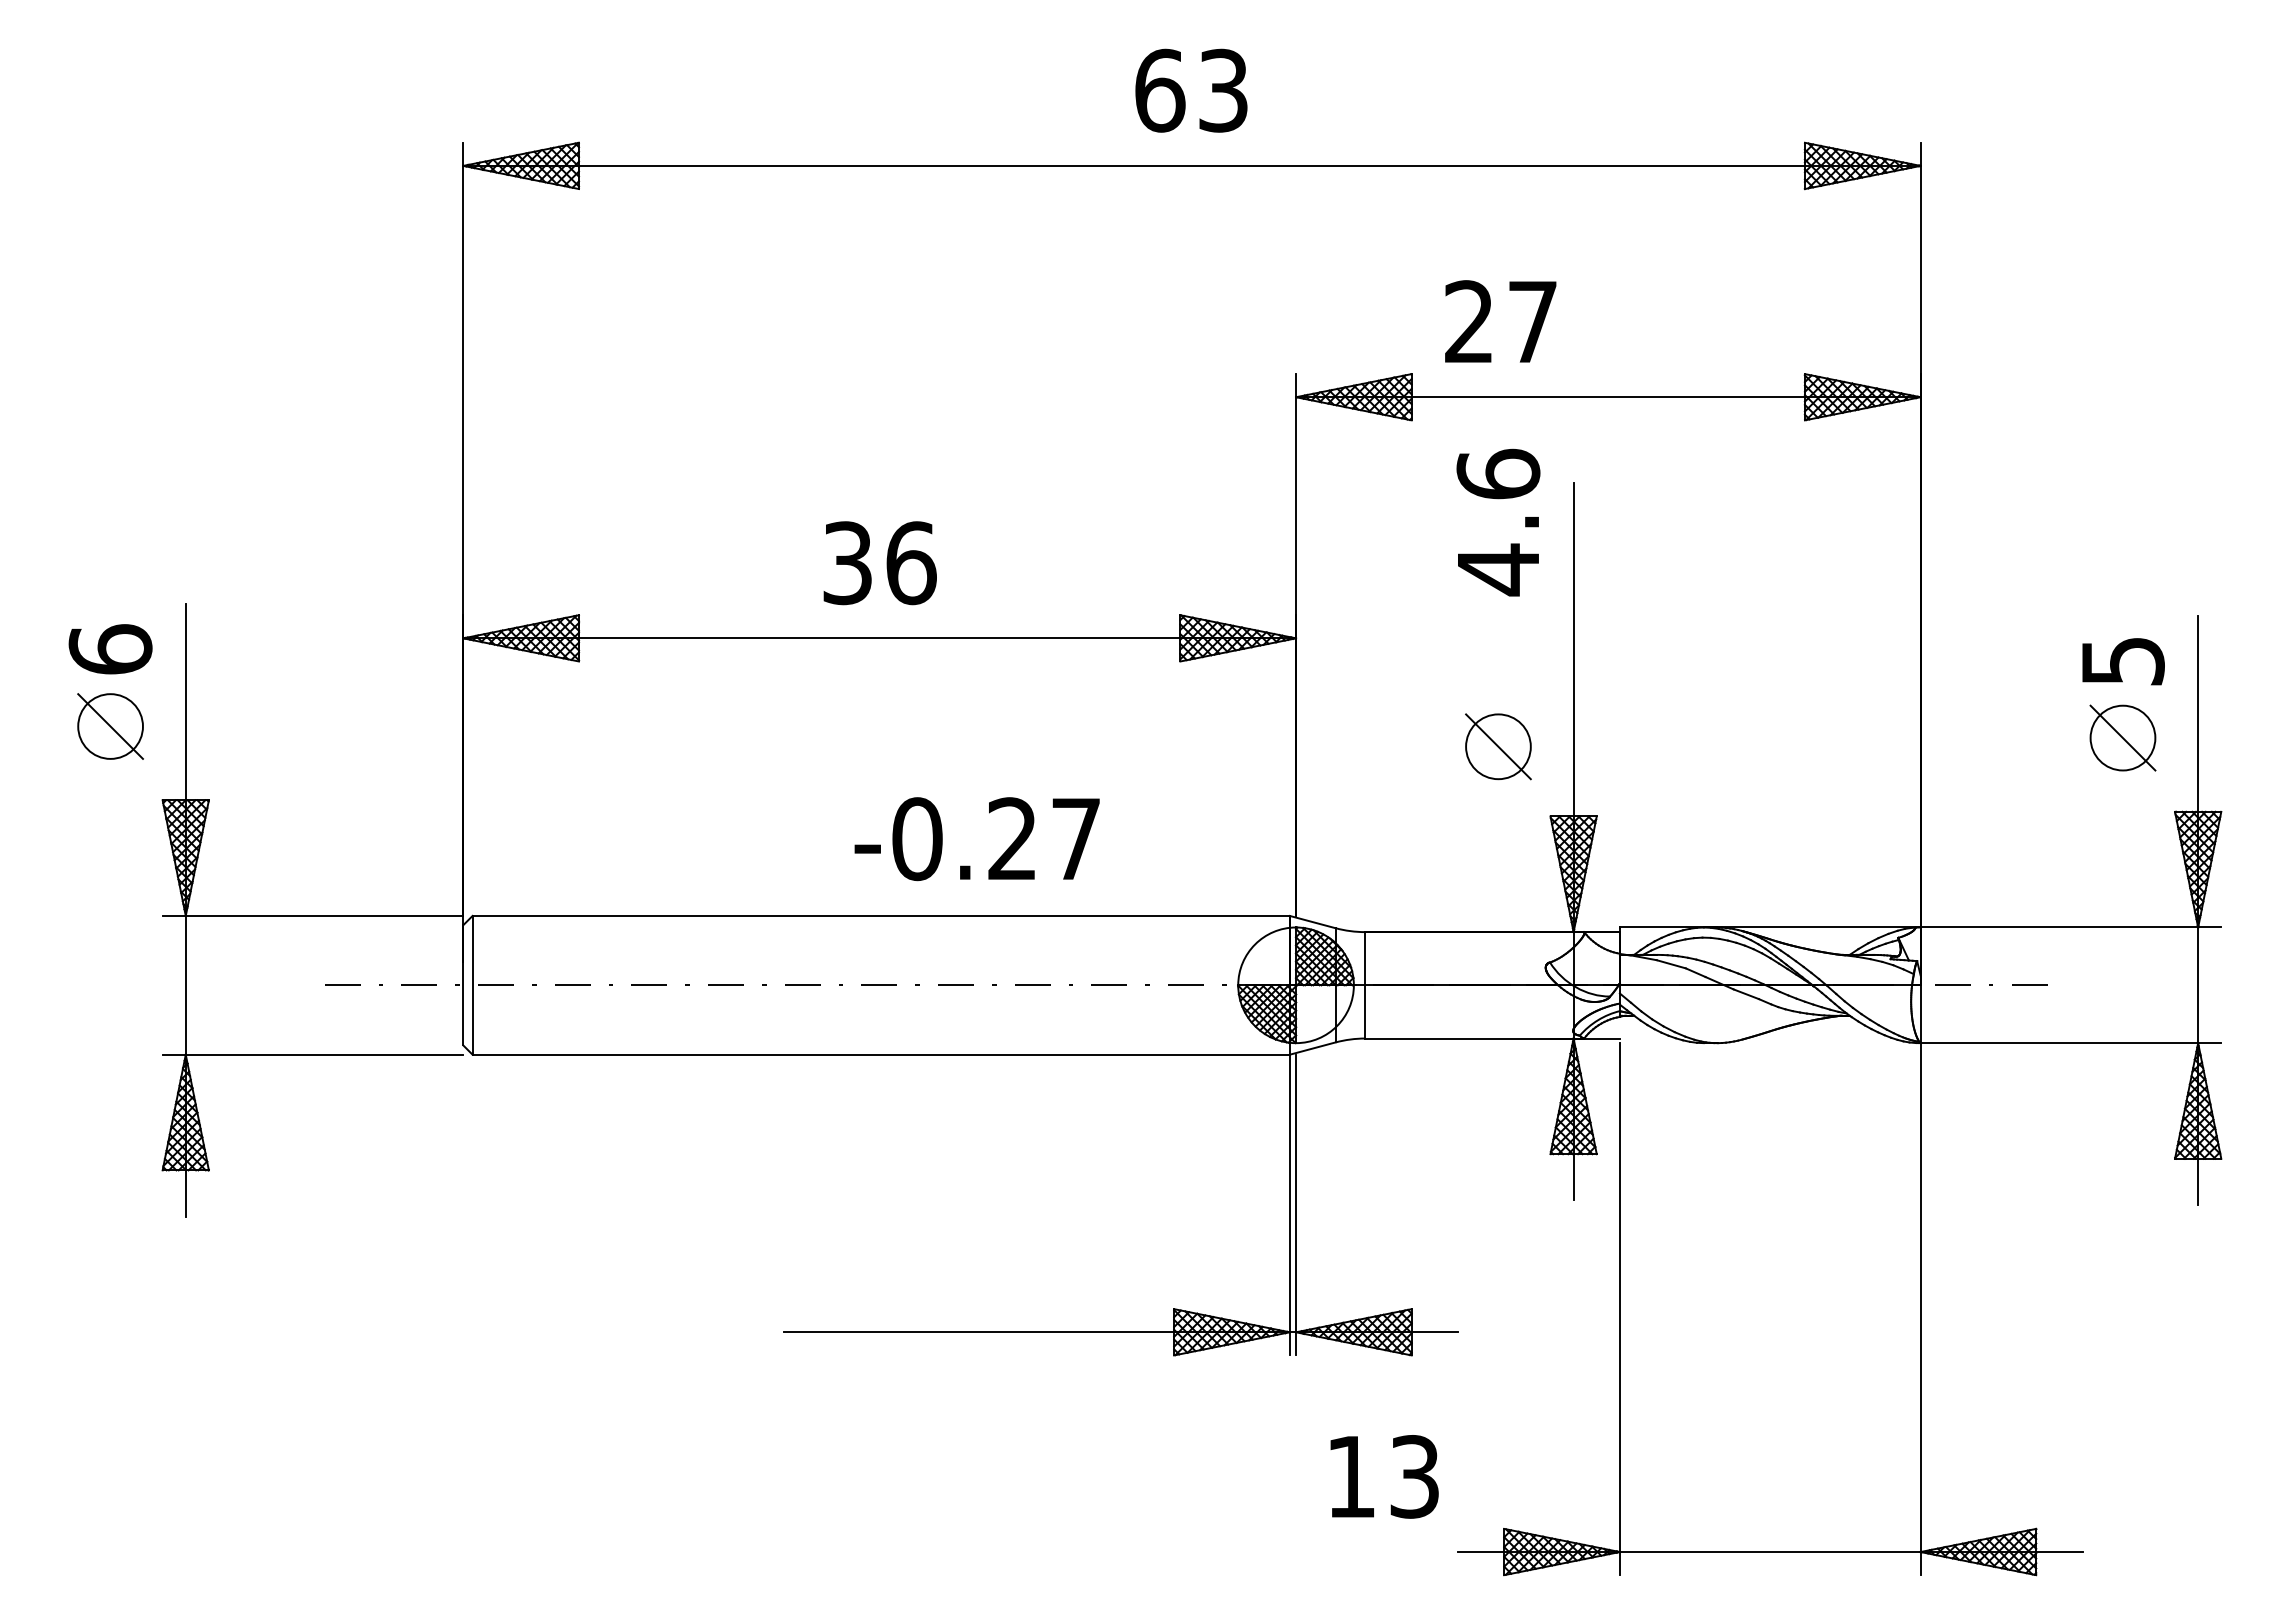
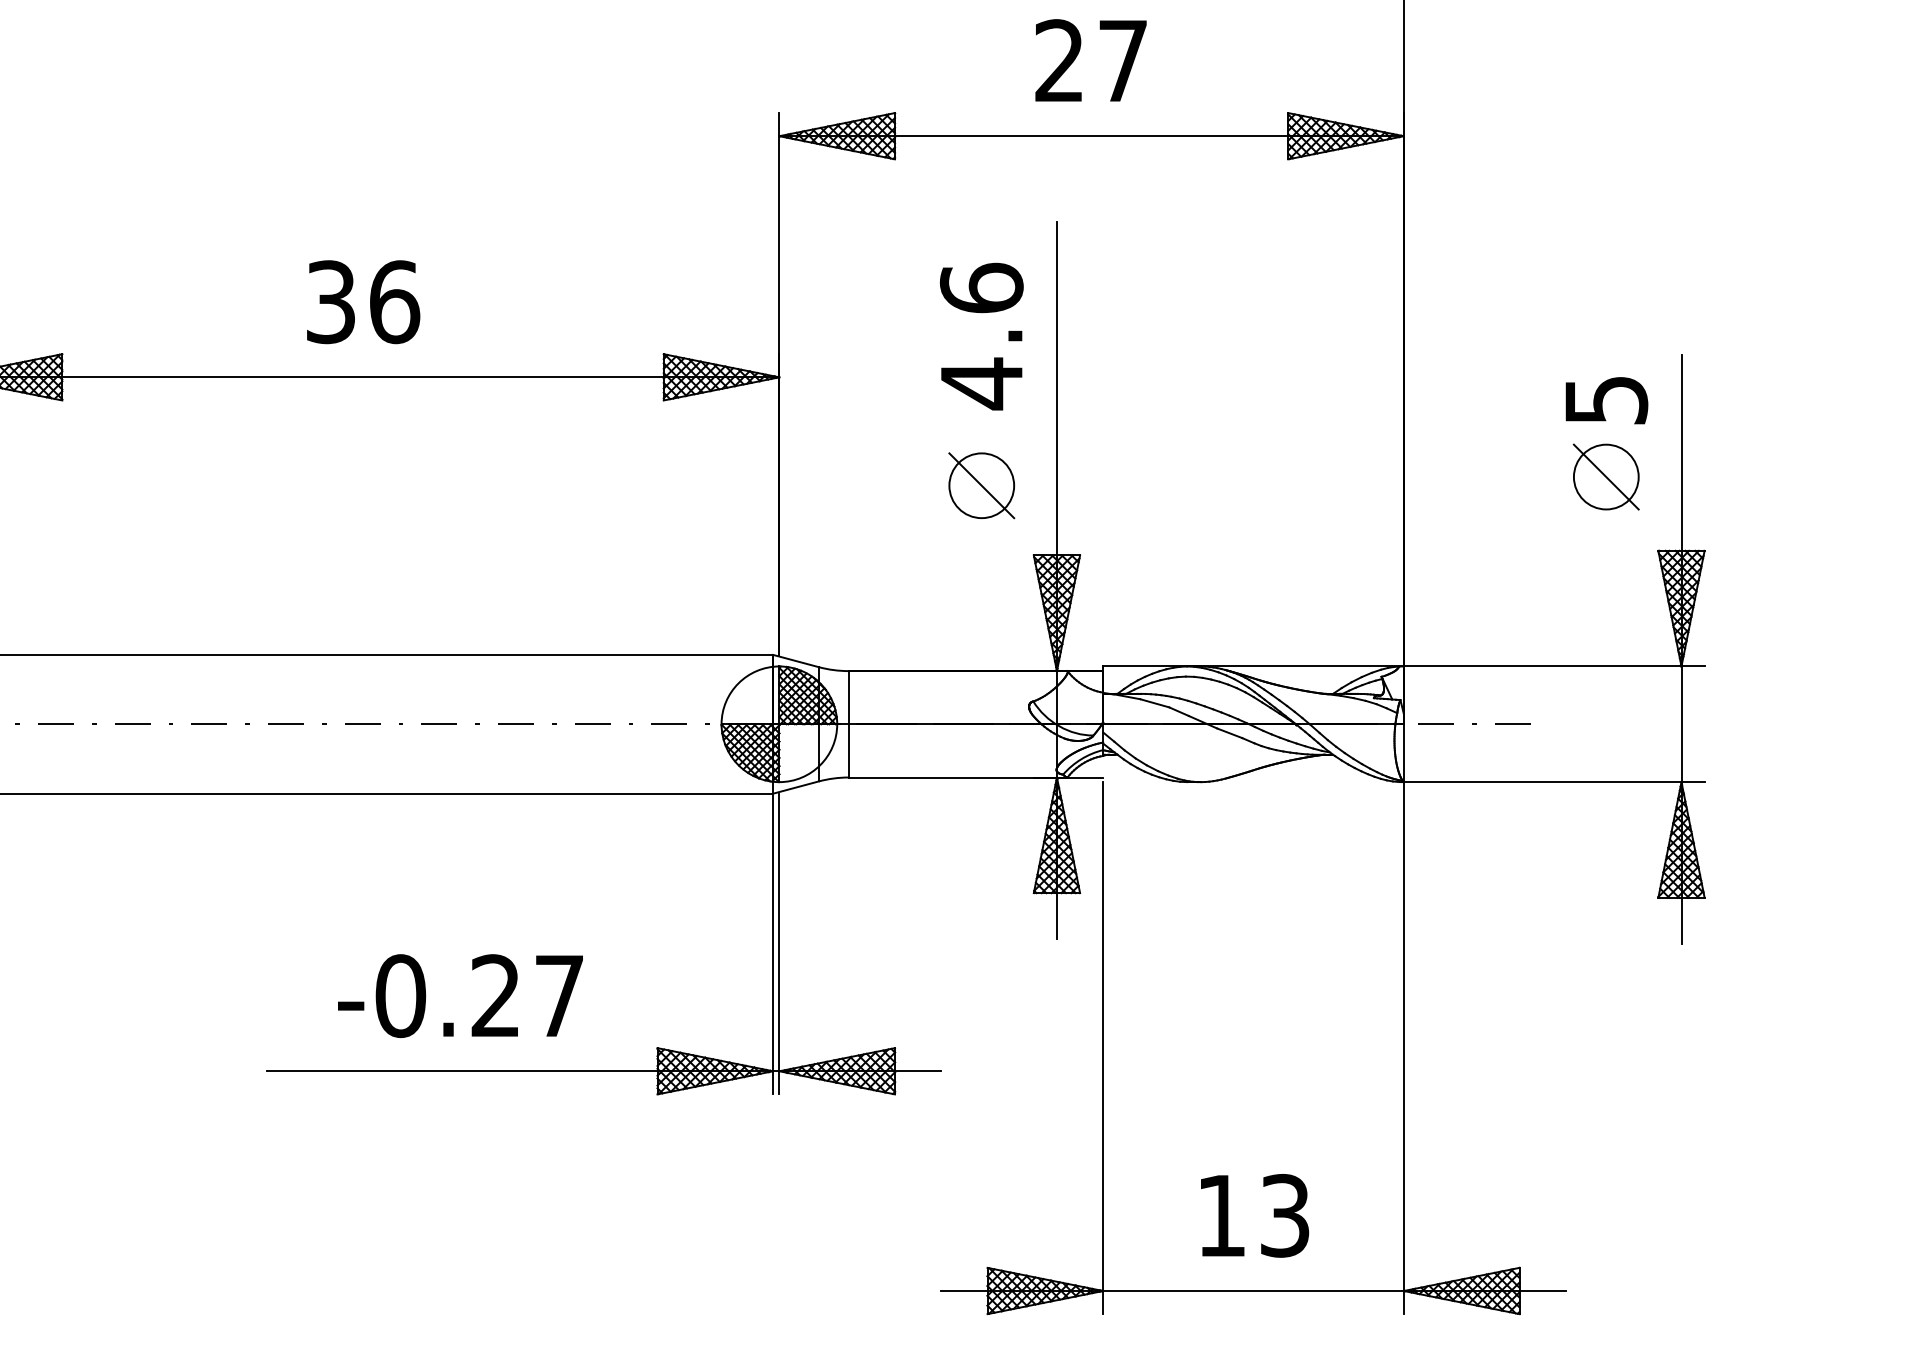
text: (1500, 321) -> (1090, 60), moved
text: (1498, 522) -> (981, 336), moved
text: (976, 839) -> (459, 996), moved
text: (1384, 1476) -> (1254, 1215), moved

